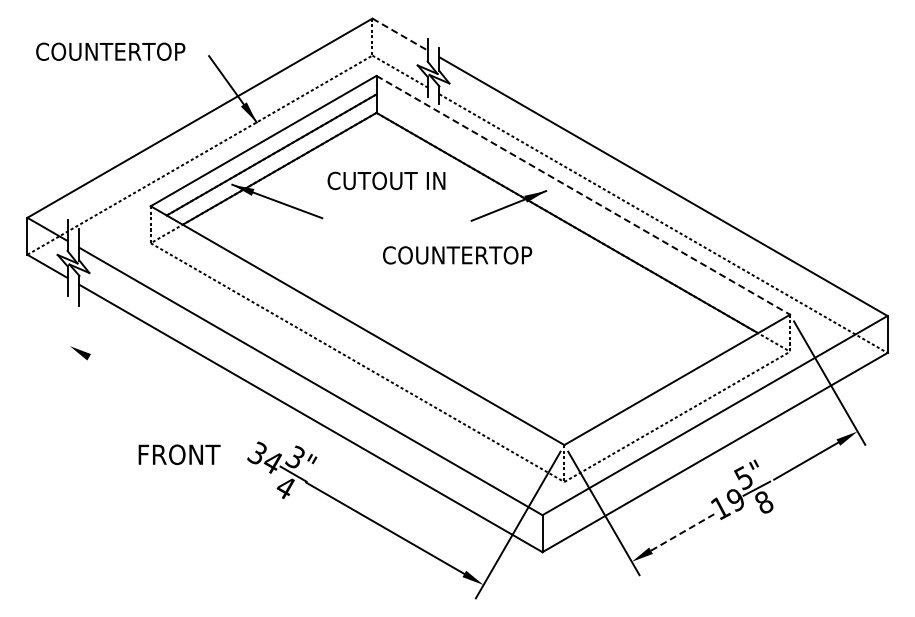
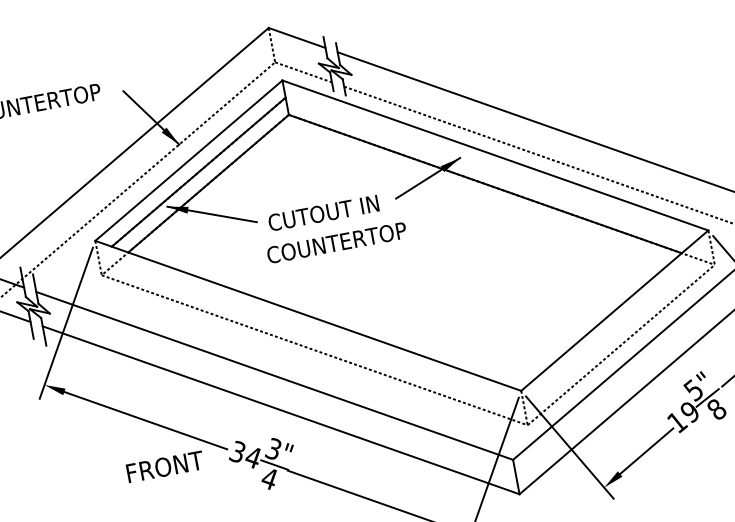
line: (400, 34) -> (297, 37), dashed -> solid
text: (386, 180) -> (323, 212), moved
line: (583, 195) -> (495, 155), dashed -> solid
text: (457, 255) -> (336, 243), moved
line: (104, 285) -> (66, 322), added
line: (168, 402) -> (145, 420), added
line: (683, 531) -> (646, 450), dashed -> solid

